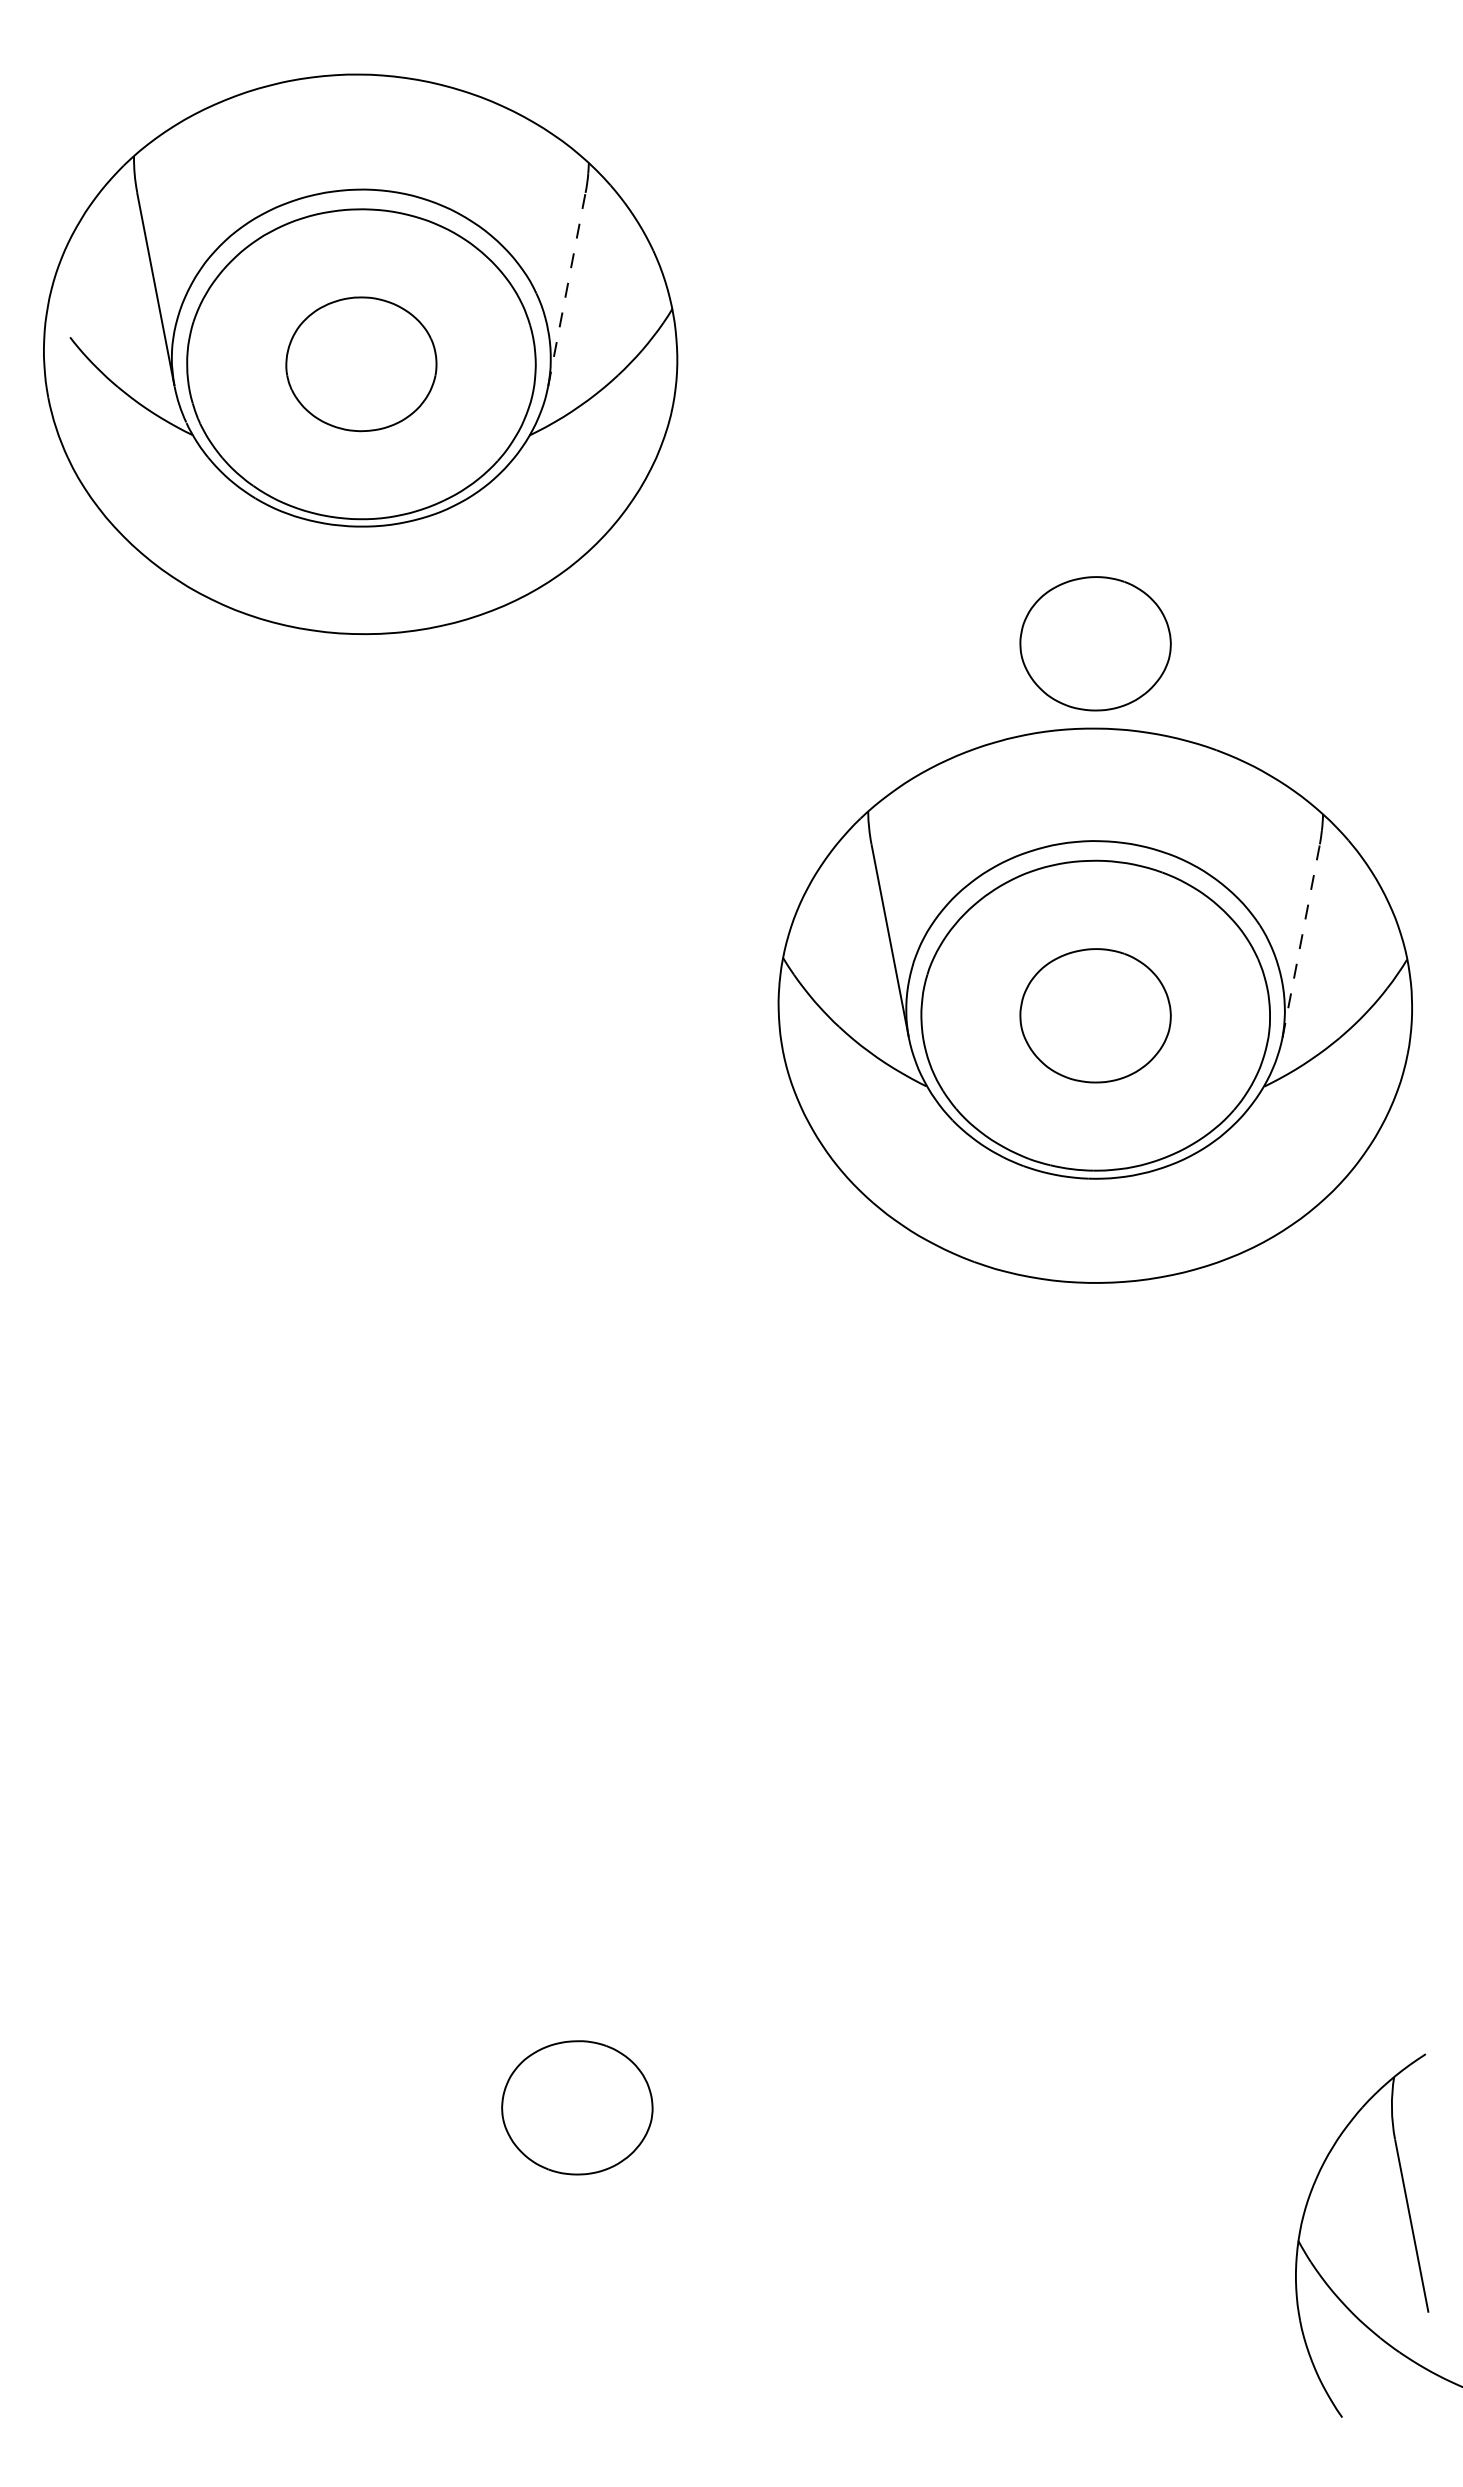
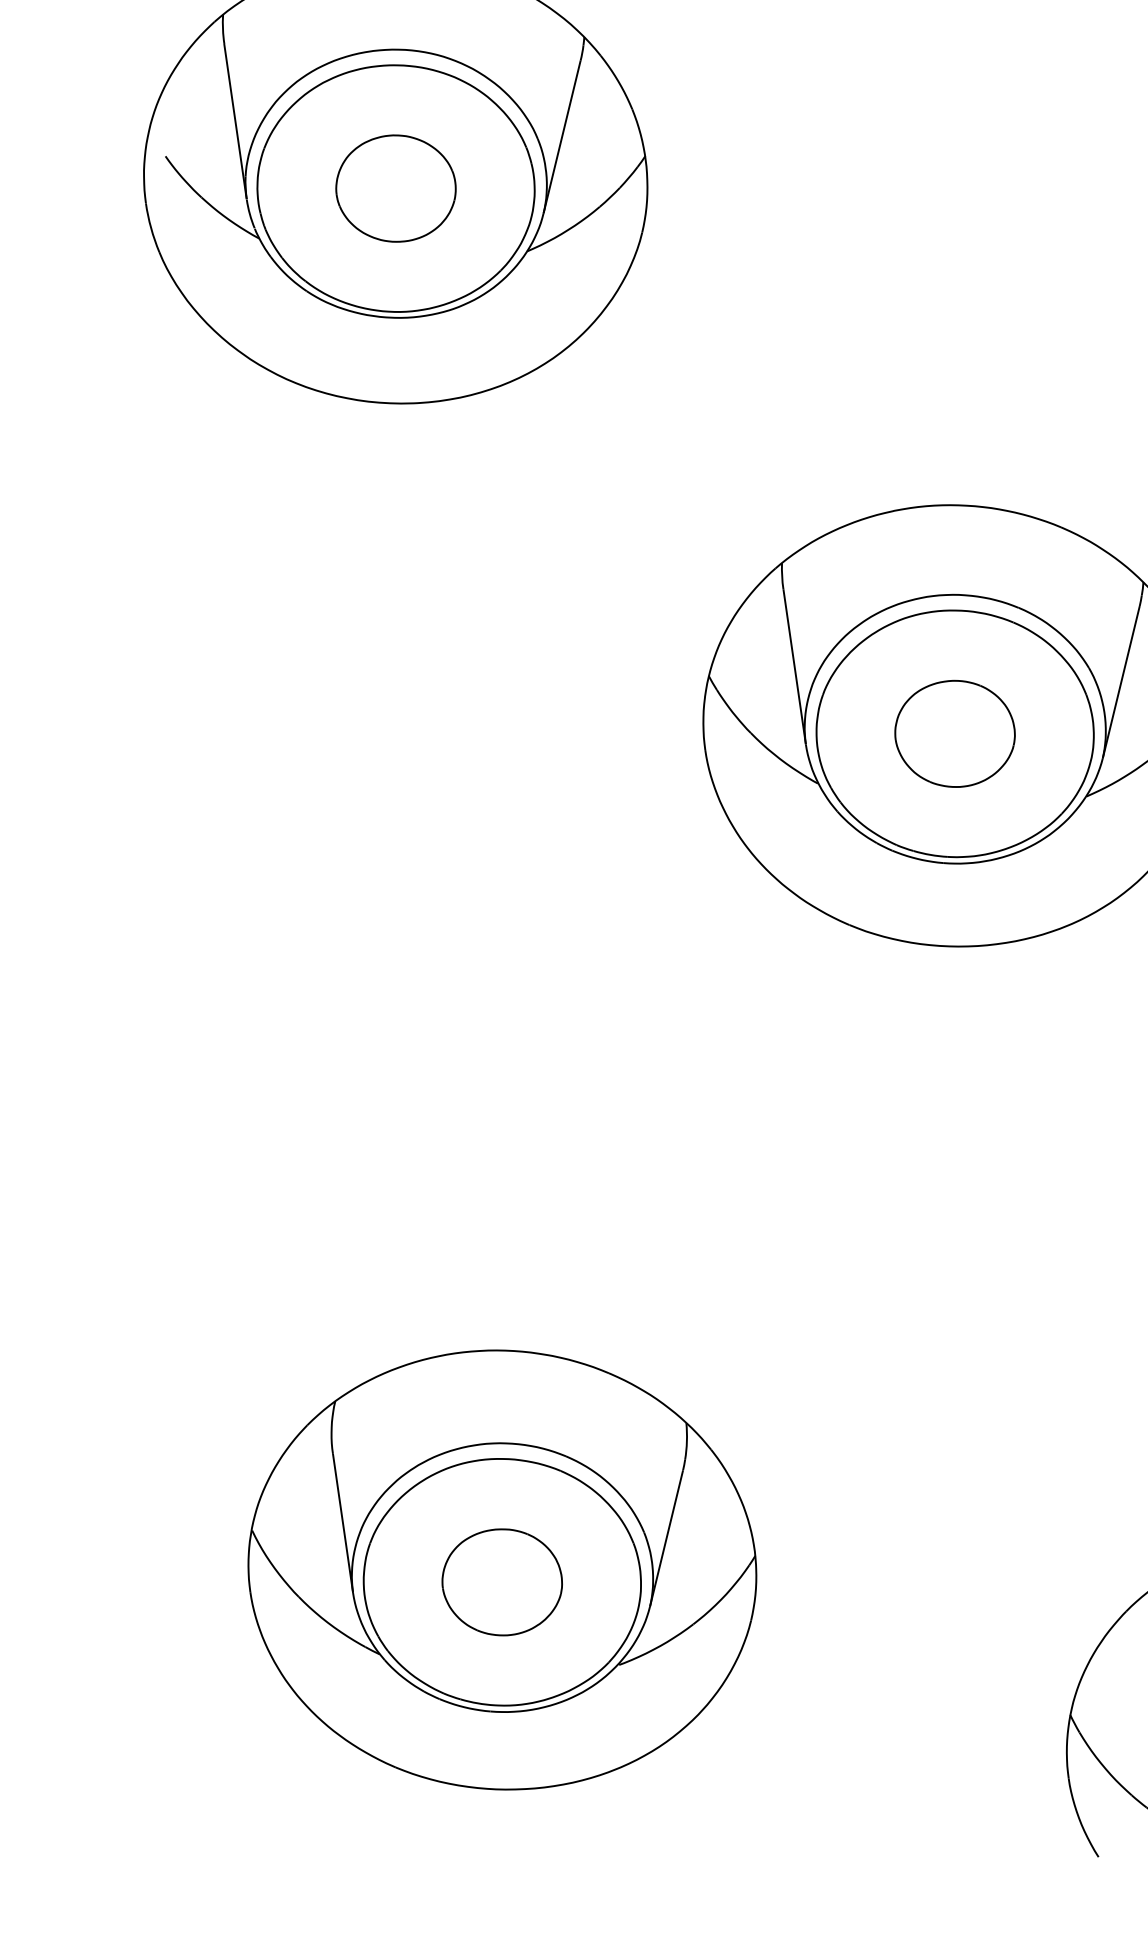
line: (566, 289) -> (561, 136), dashed -> solid
part: (1095, 643) -> (968, 438), removed
line: (1301, 941) -> (1121, 682), dashed -> solid
part: (576, 2091) -> (502, 1569), added

